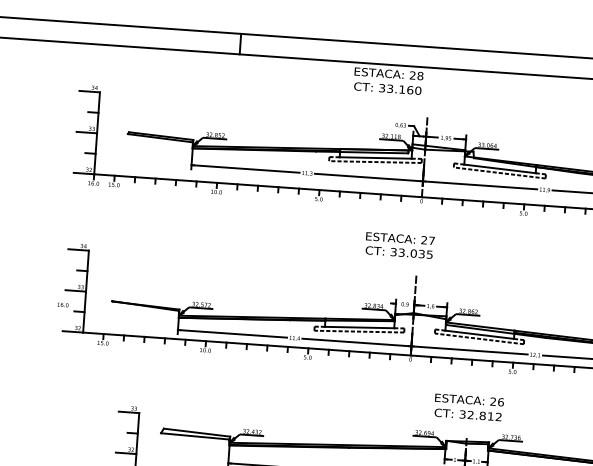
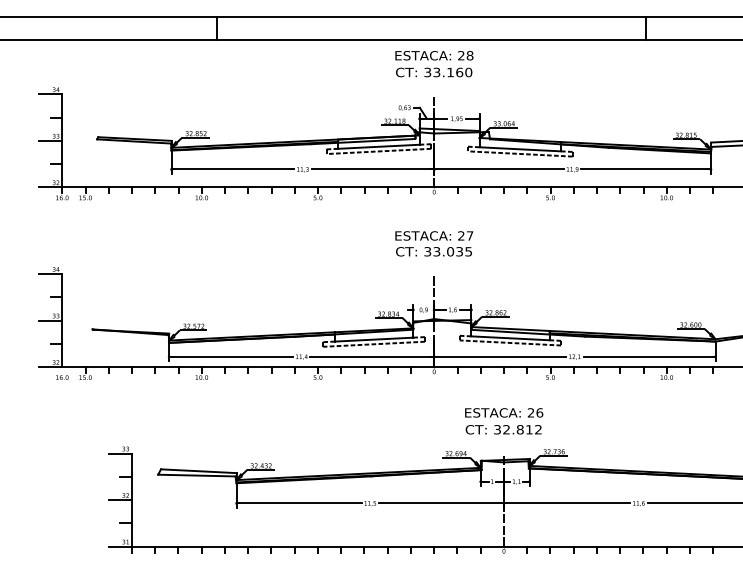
text: (388, 81) -> (434, 64), moved
text: (400, 245) -> (434, 243), moved
text: (63, 304) -> (62, 377), moved

